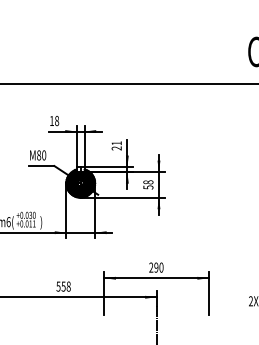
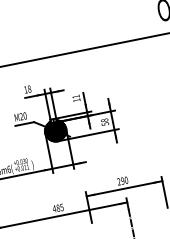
text: (116, 148) -> (76, 100), 21 -> 11
text: (39, 155) -> (21, 116), M80 -> M20
text: (63, 286) -> (58, 208), 558 -> 485

